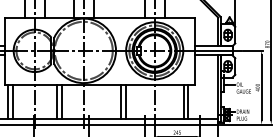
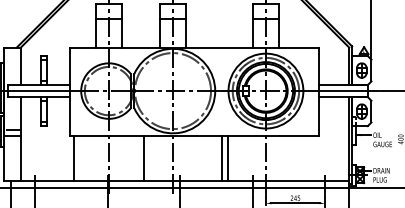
line: (13, 101) -> (80, 157), removed
line: (56, 101) -> (137, 157), removed
line: (183, 101) -> (303, 157), removed
line: (188, 101) -> (310, 157), removed

